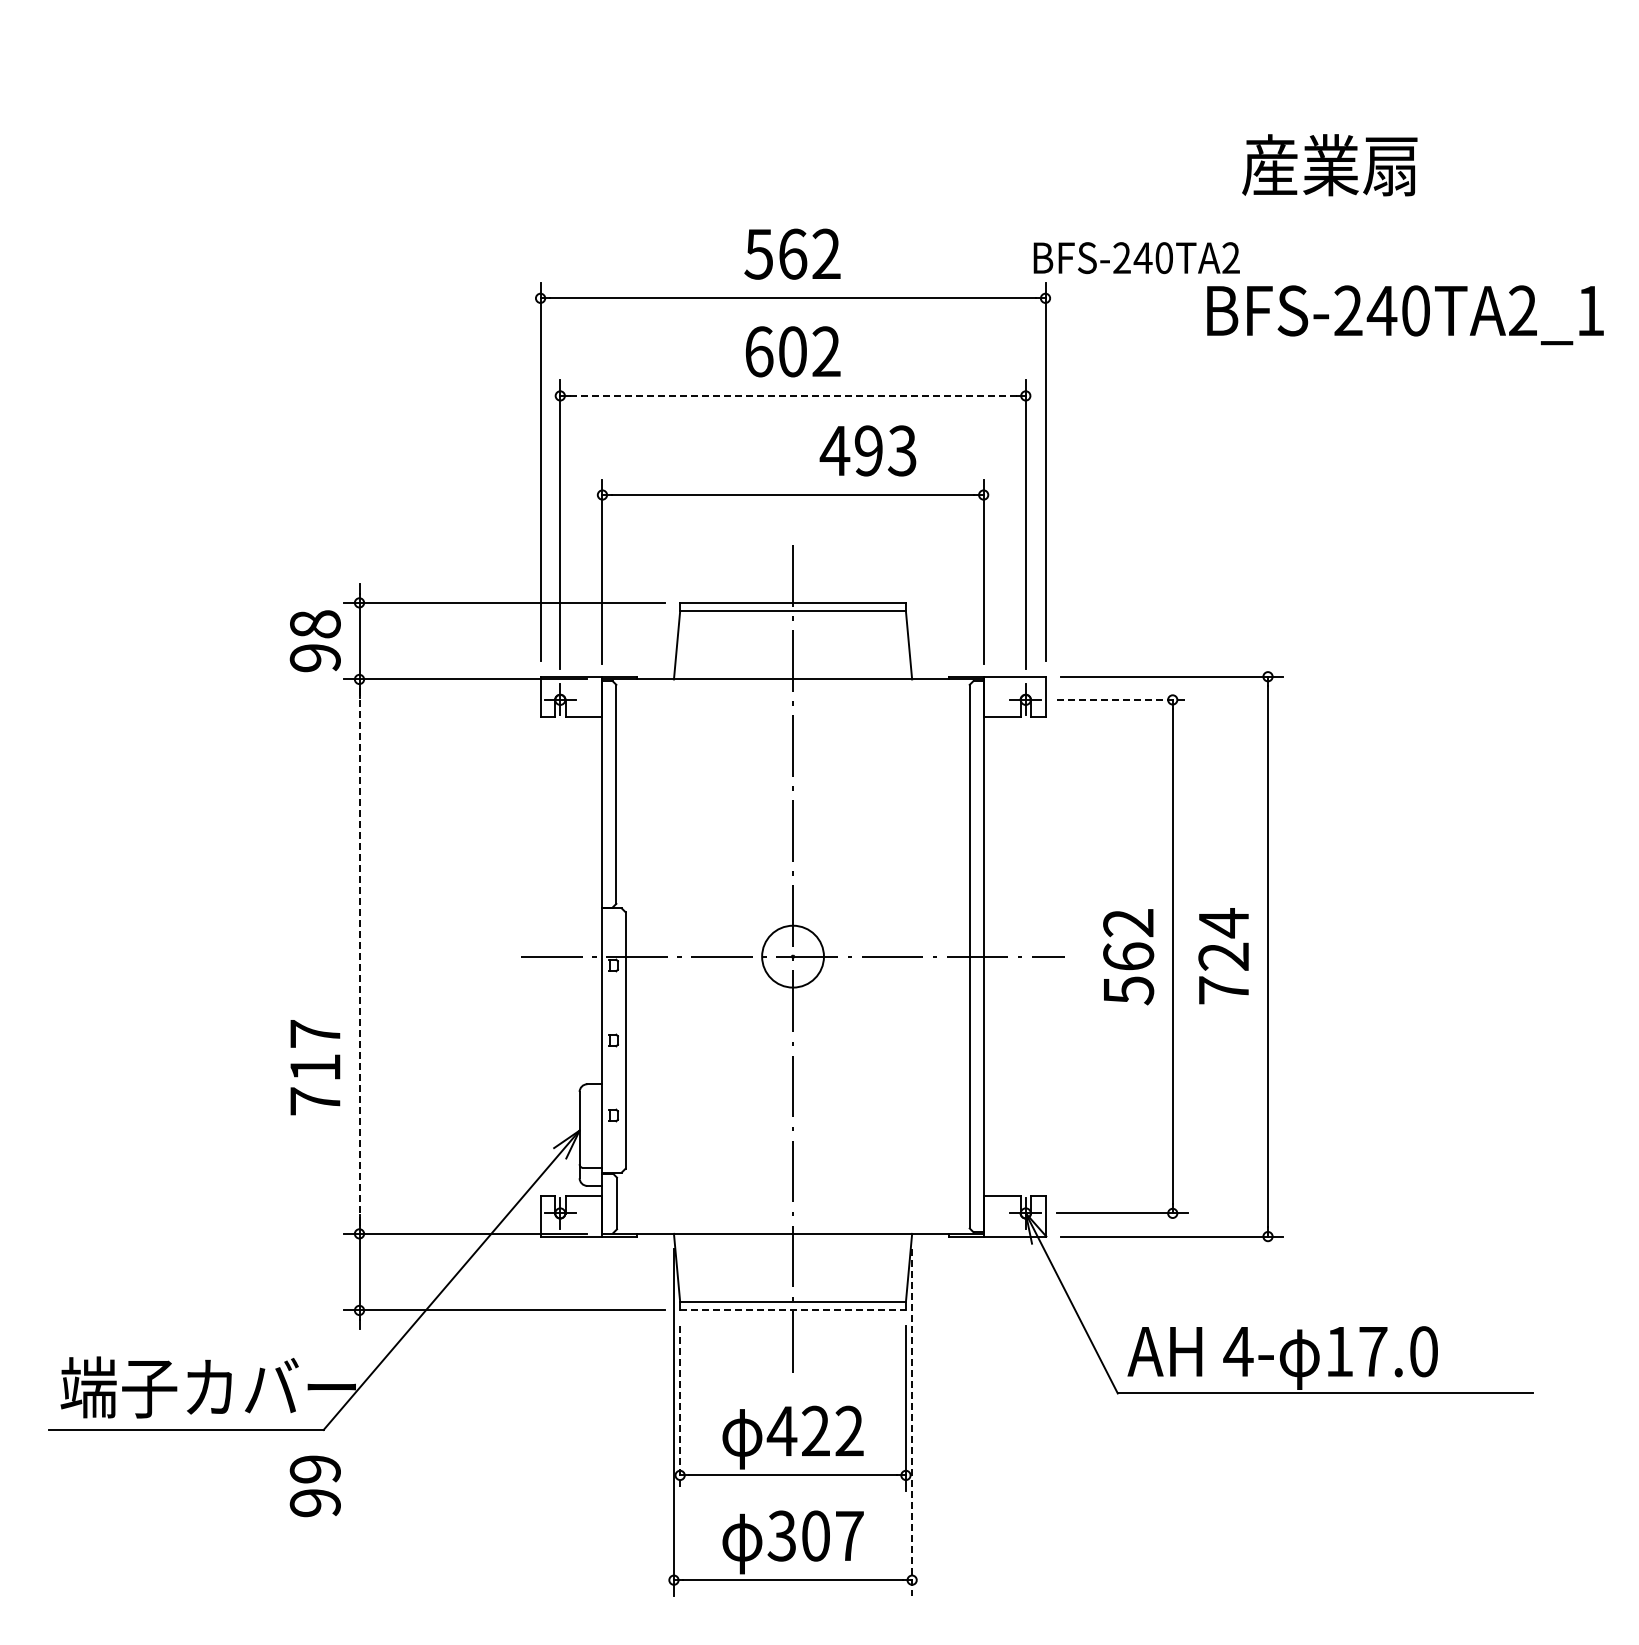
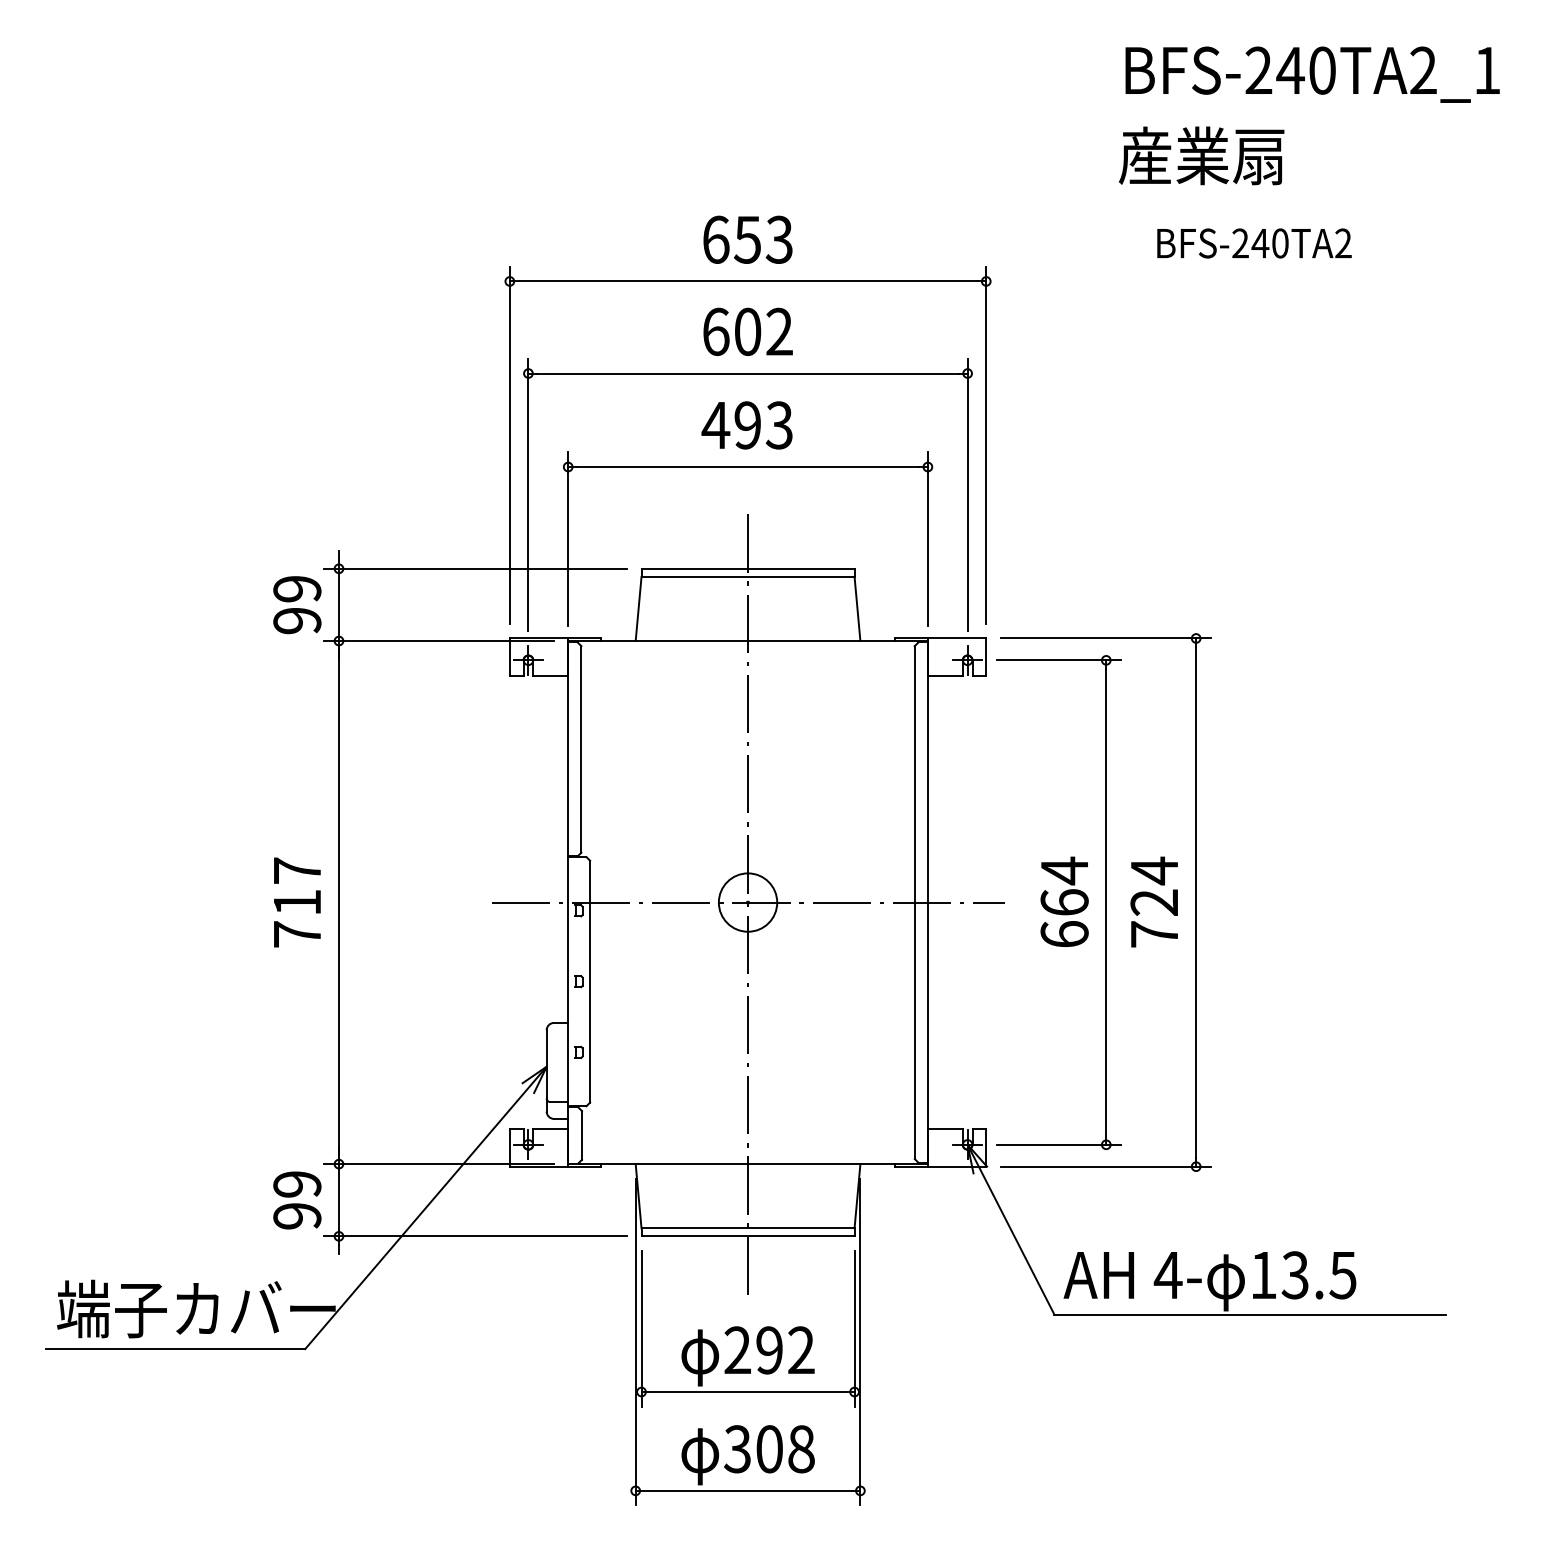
text: (1329, 165) -> (1201, 156), moved
text: (792, 253) -> (747, 239), 562 -> 653
text: (1136, 258) -> (1254, 243), moved
text: (1405, 315) -> (1312, 74), moved
line: (792, 395) -> (747, 373), dashed -> solid
text: (867, 450) -> (746, 425), moved
text: (314, 624) -> (296, 589), 98 -> 99
line: (1122, 699) -> (1058, 659), dashed -> solid
line: (359, 956) -> (338, 902), dashed -> solid
text: (1128, 956) -> (1064, 902), 562 -> 664
text: (315, 1067) -> (297, 902), moved
line: (793, 1310) -> (748, 1236), dashed -> solid
text: (1397, 1351) -> (1318, 1275), 17.0 -> 13.5
line: (680, 1408) -> (641, 1328), dashed -> solid
line: (912, 1422) -> (860, 1342), dashed -> solid
text: (797, 1430) -> (752, 1349), 422 -> 292
text: (314, 1486) -> (296, 1200), moved
text: (849, 1535) -> (801, 1448), 307 -> 308

